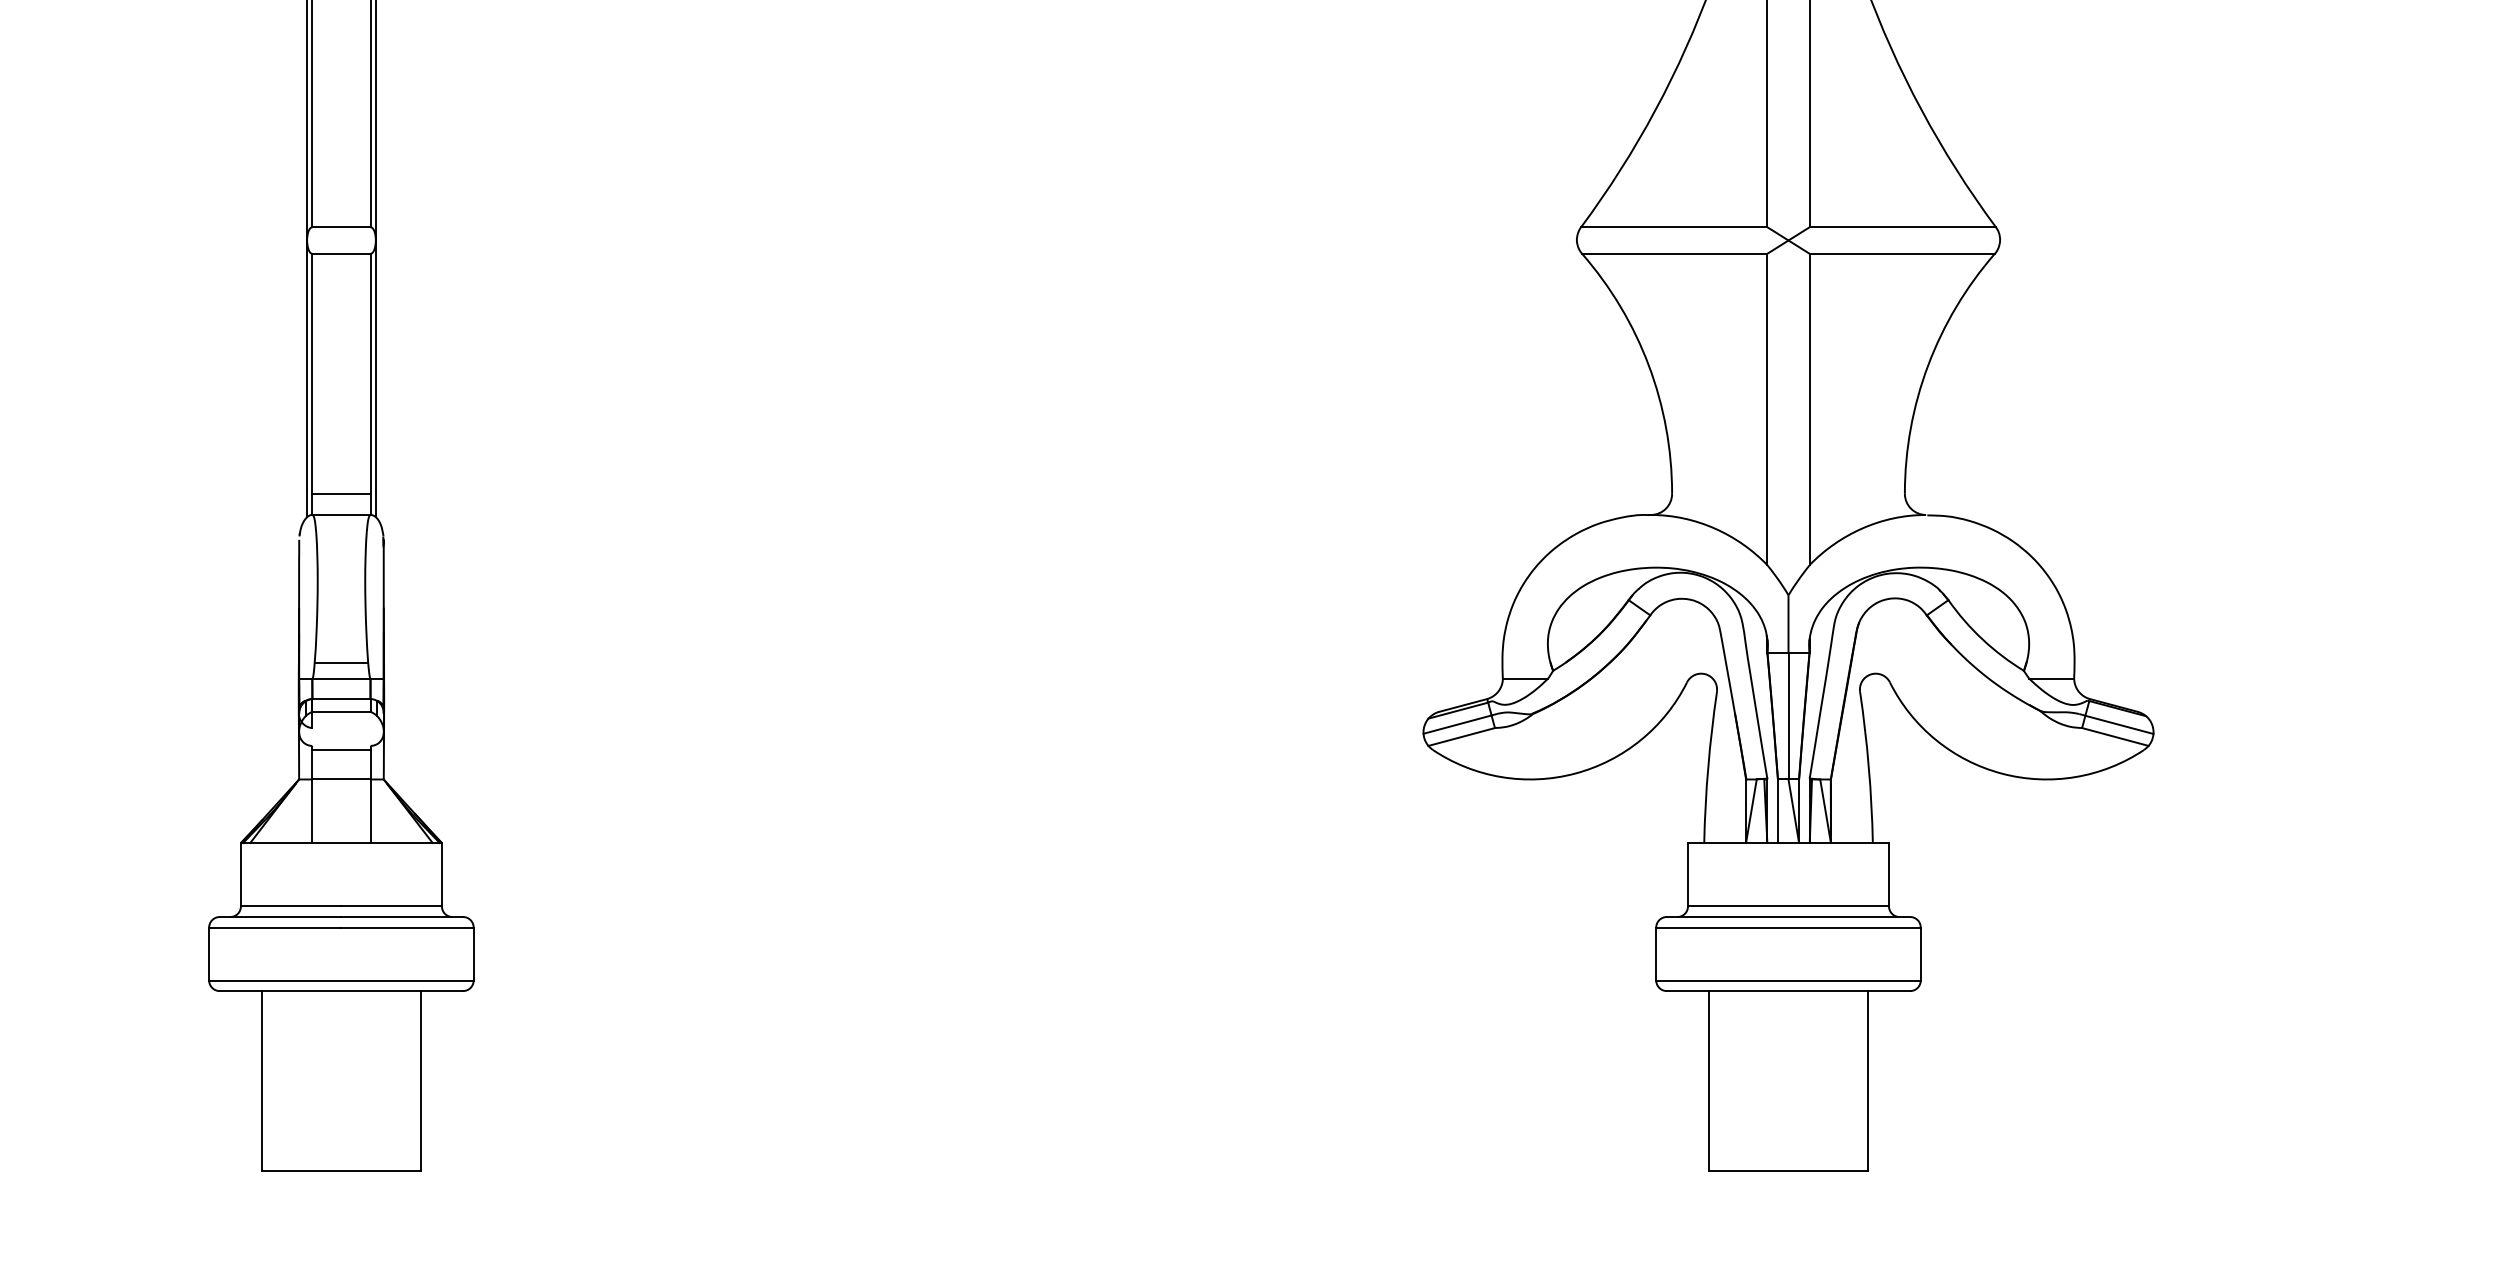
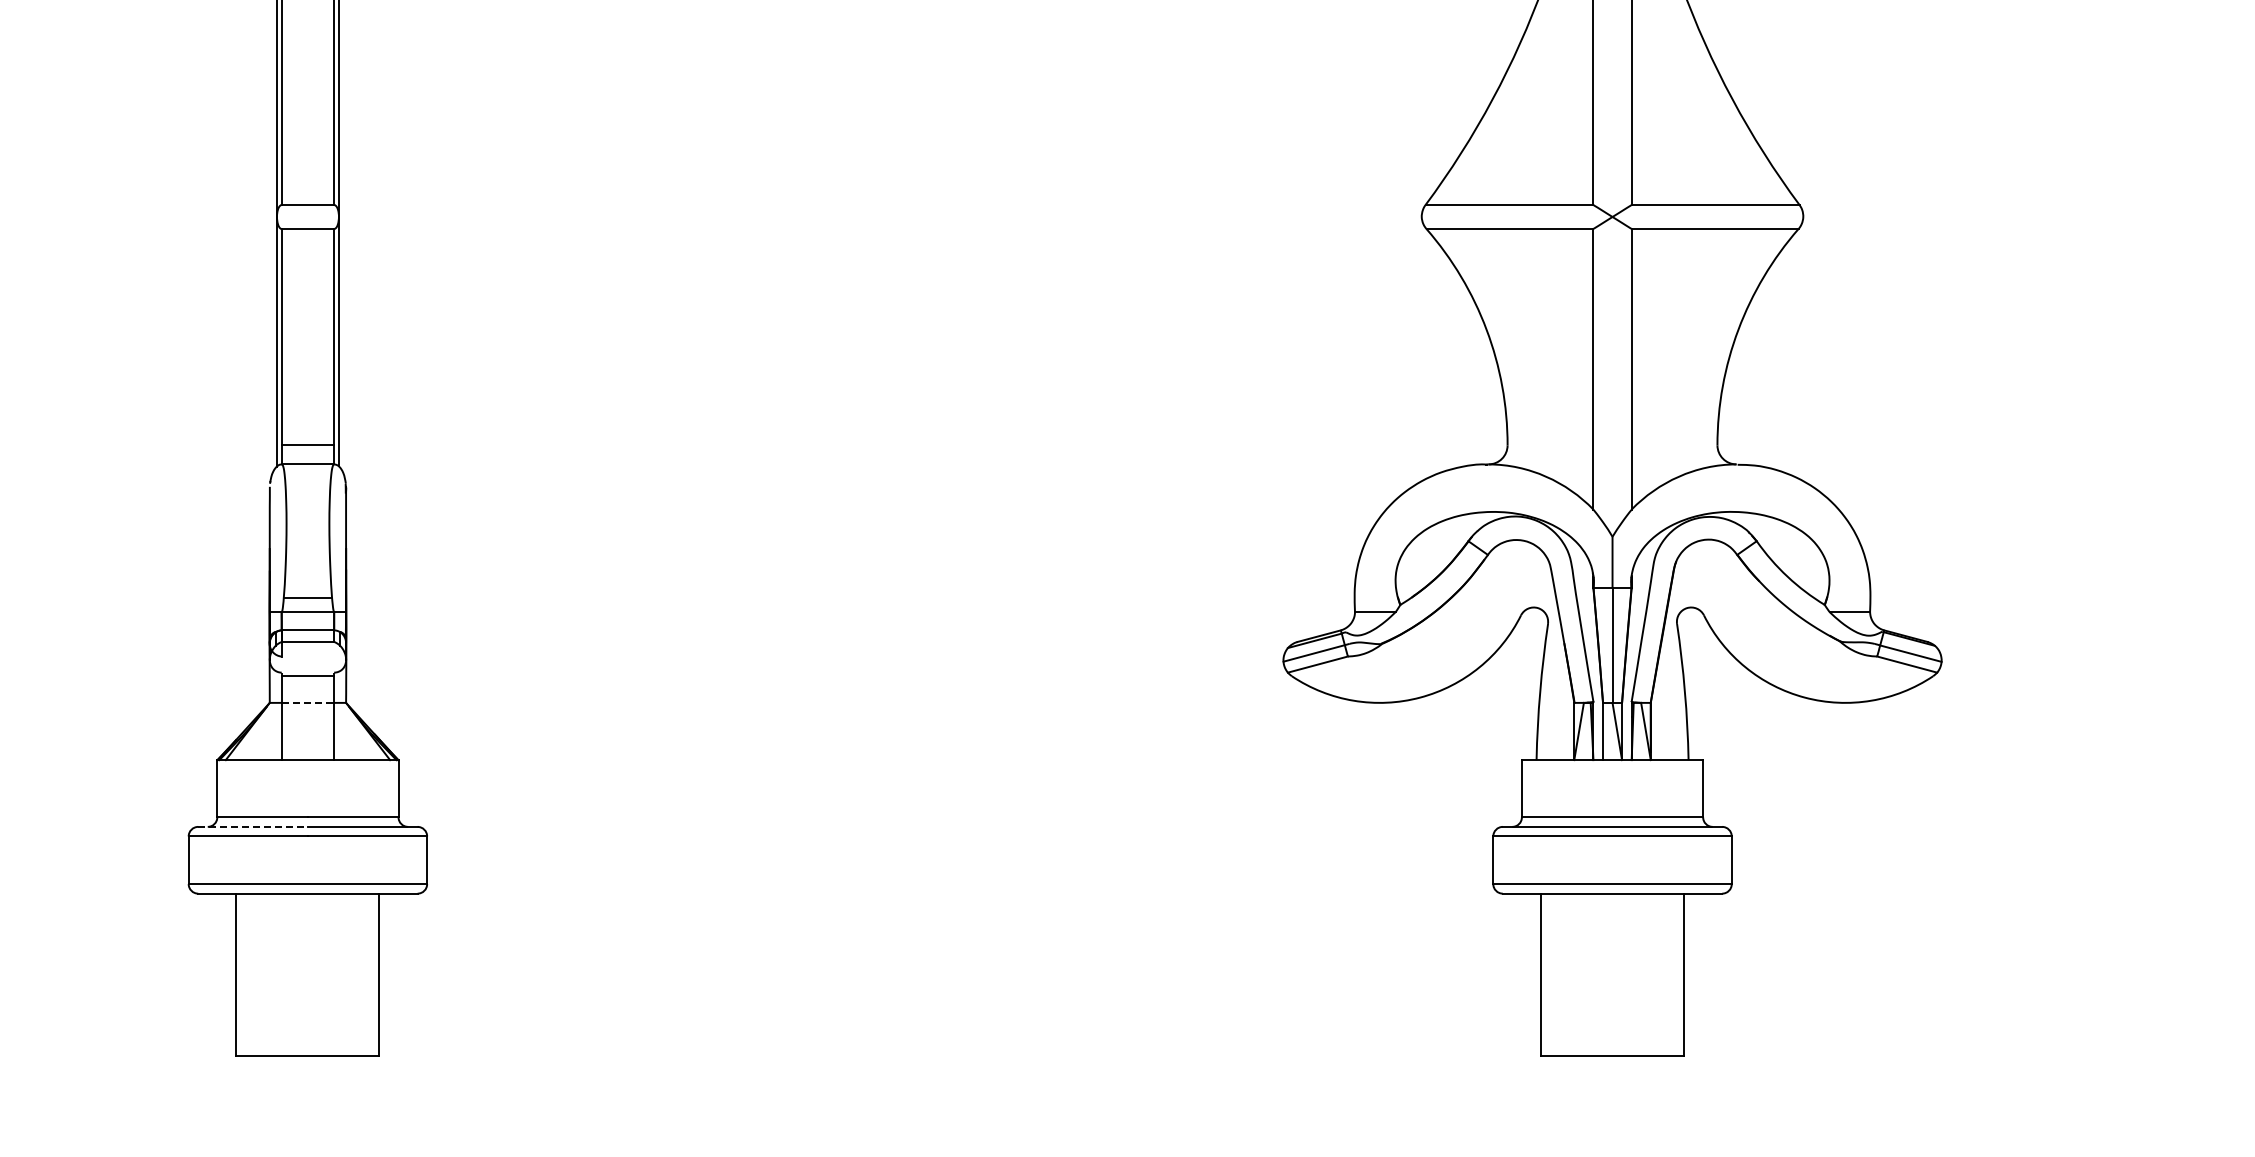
line: (342, 779) -> (308, 702), solid -> dashed
line: (281, 916) -> (253, 826), solid -> dashed

